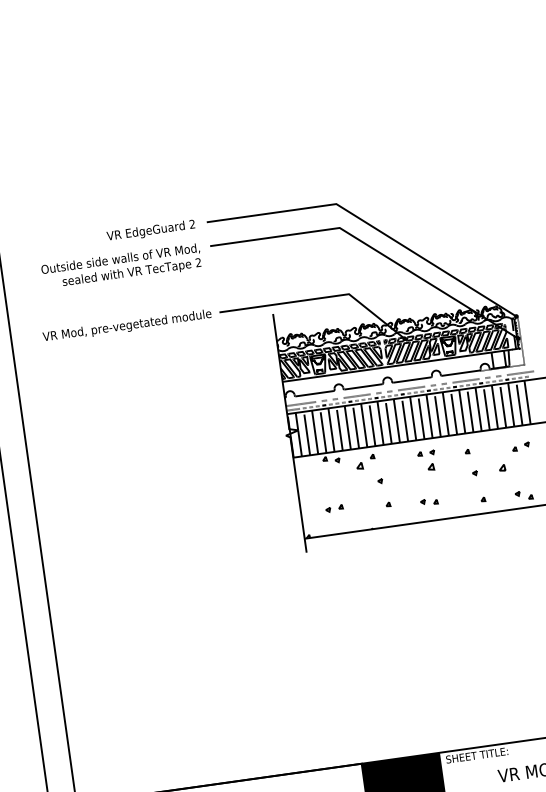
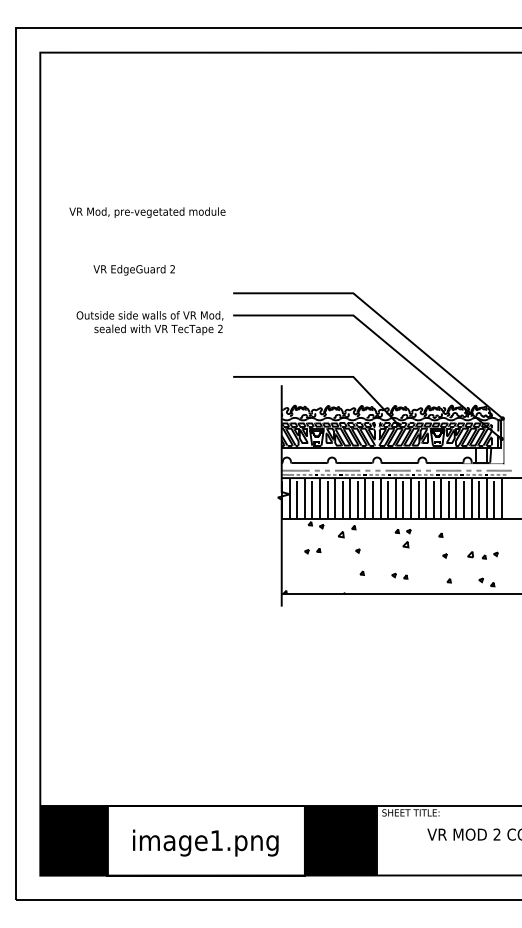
text: (150, 231) -> (133, 270), moved
text: (127, 326) -> (147, 212), moved
part: (520, 446) -> (489, 555), moved
part: (334, 509) -> (312, 551), moved

